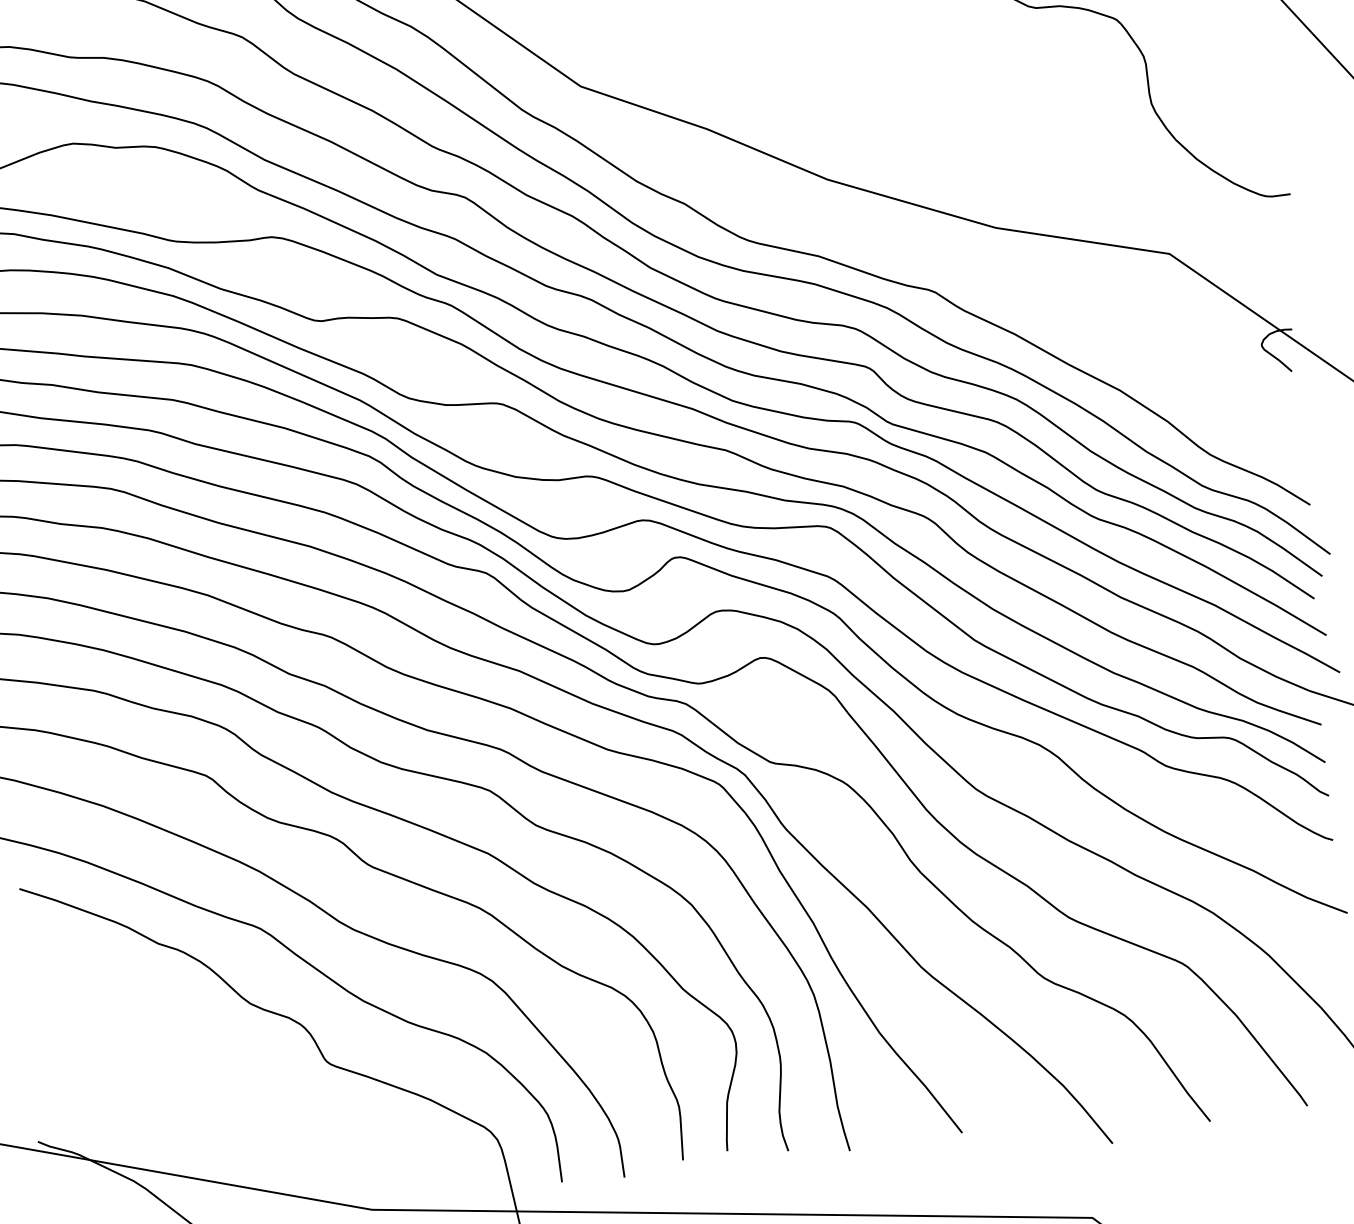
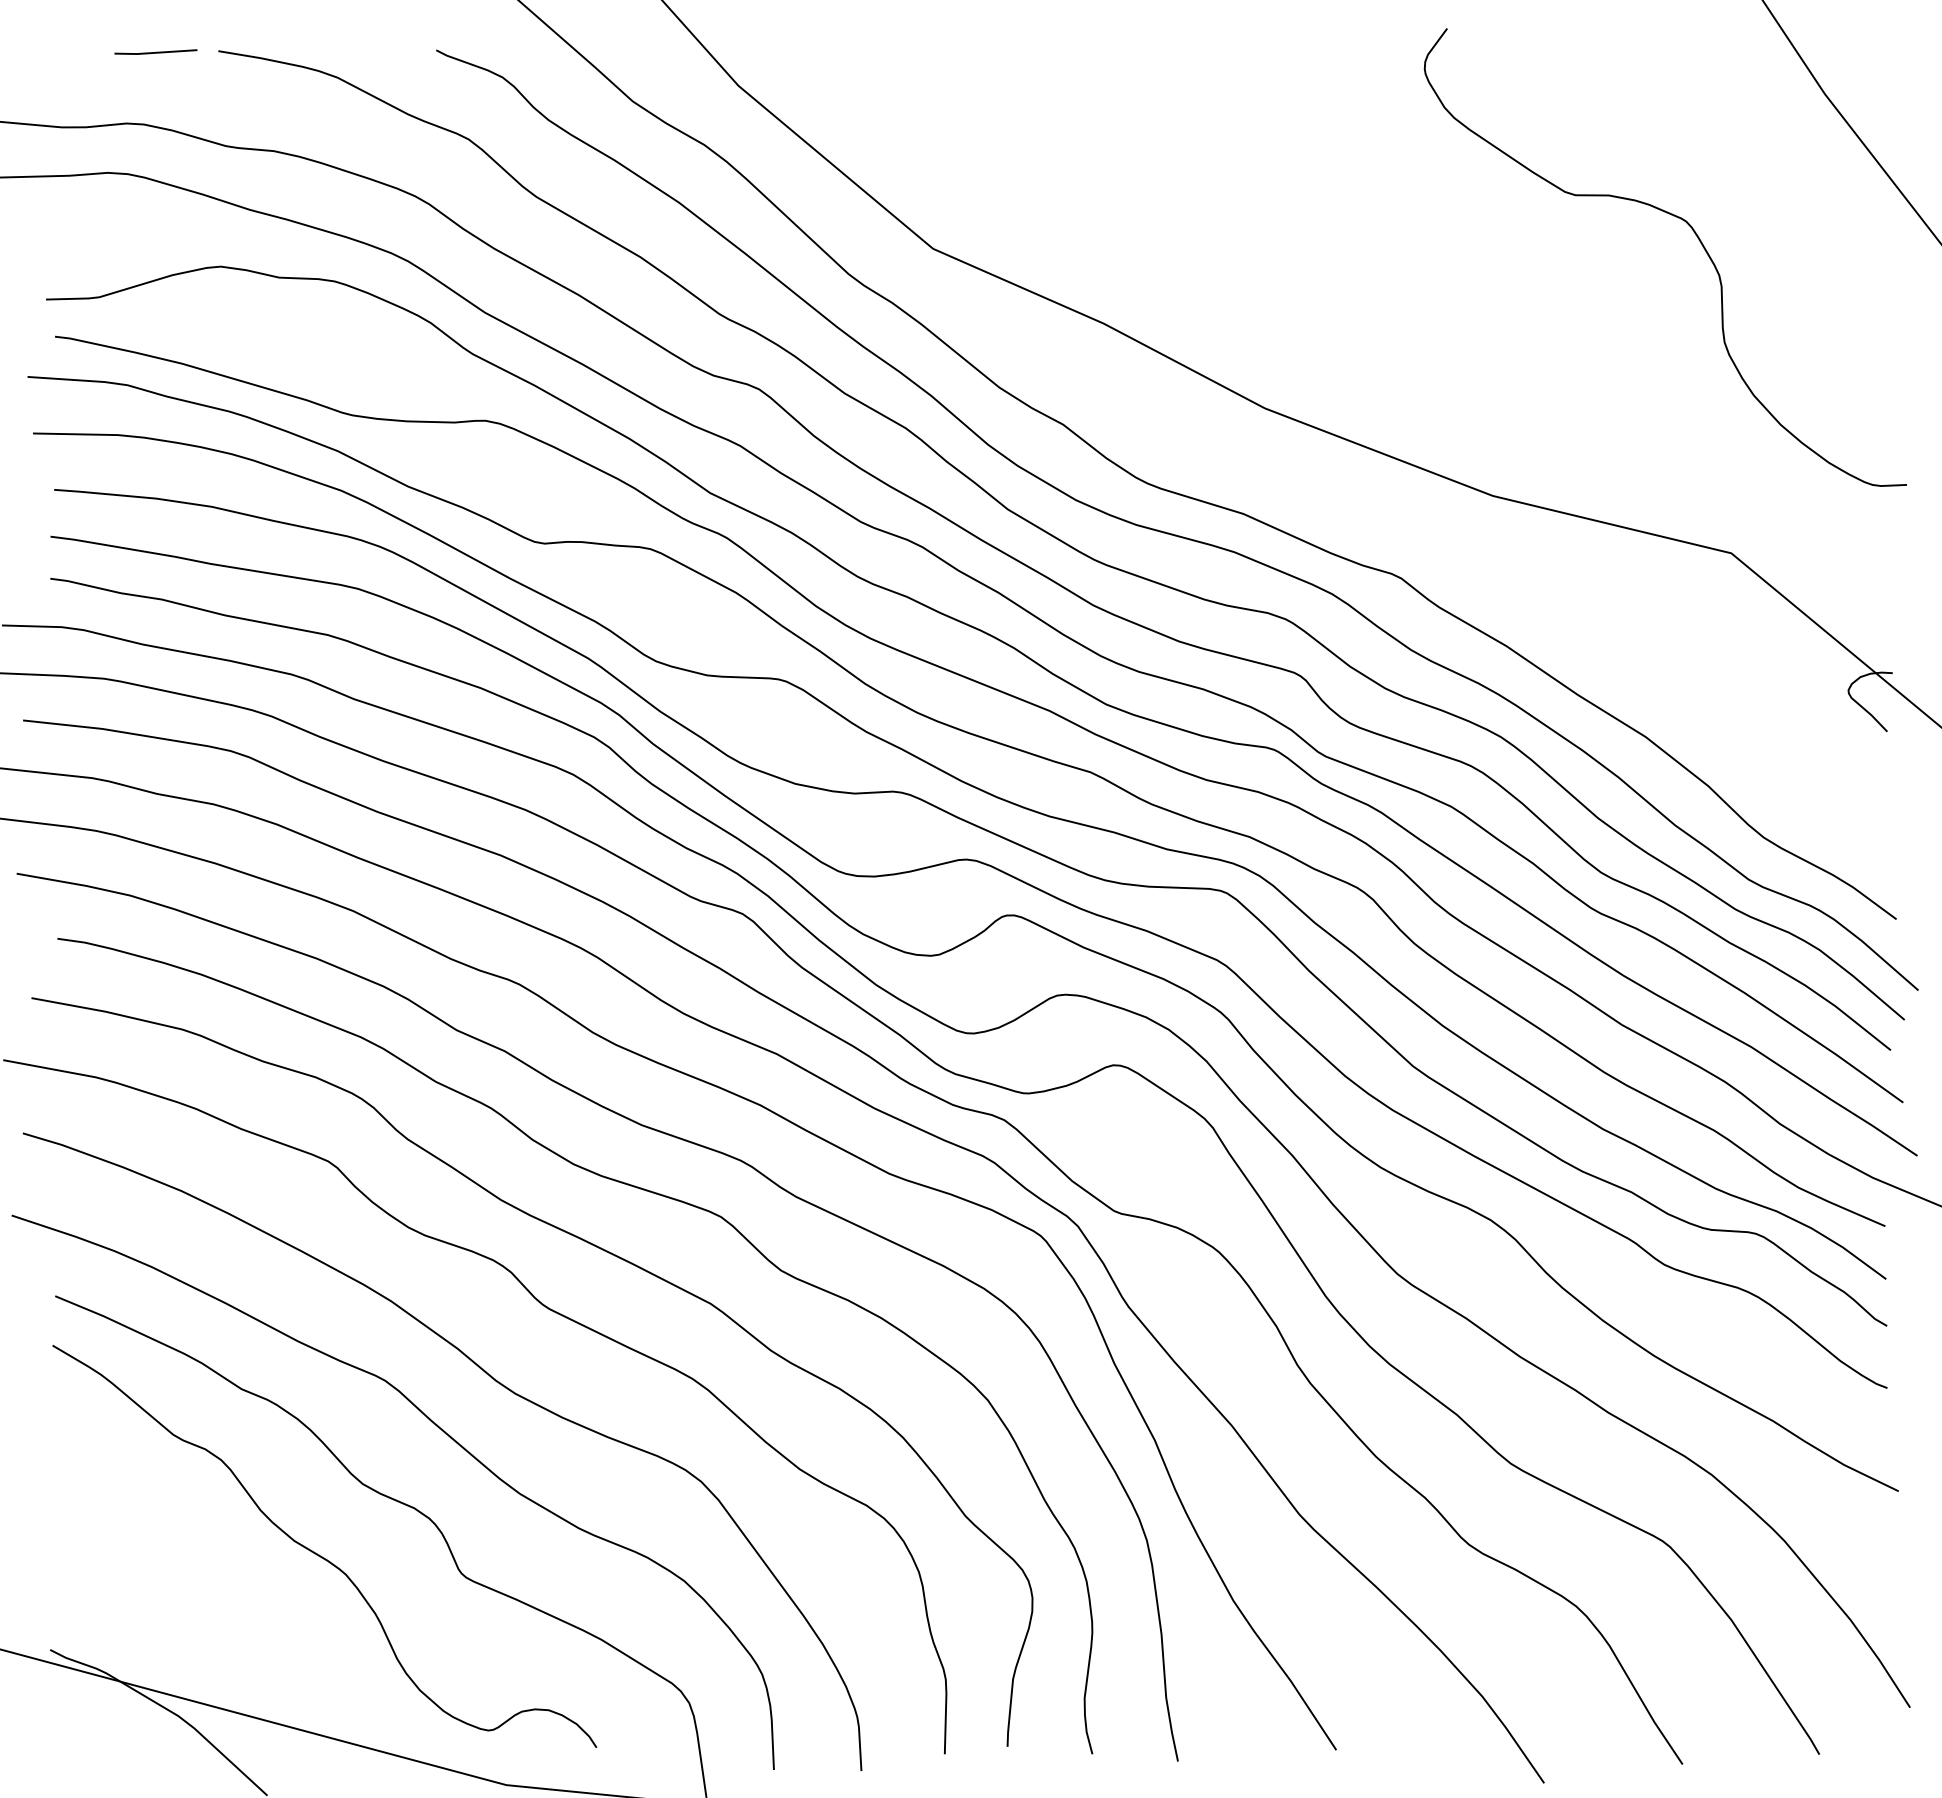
curve: (224, 1056) -> (319, 1554), added

